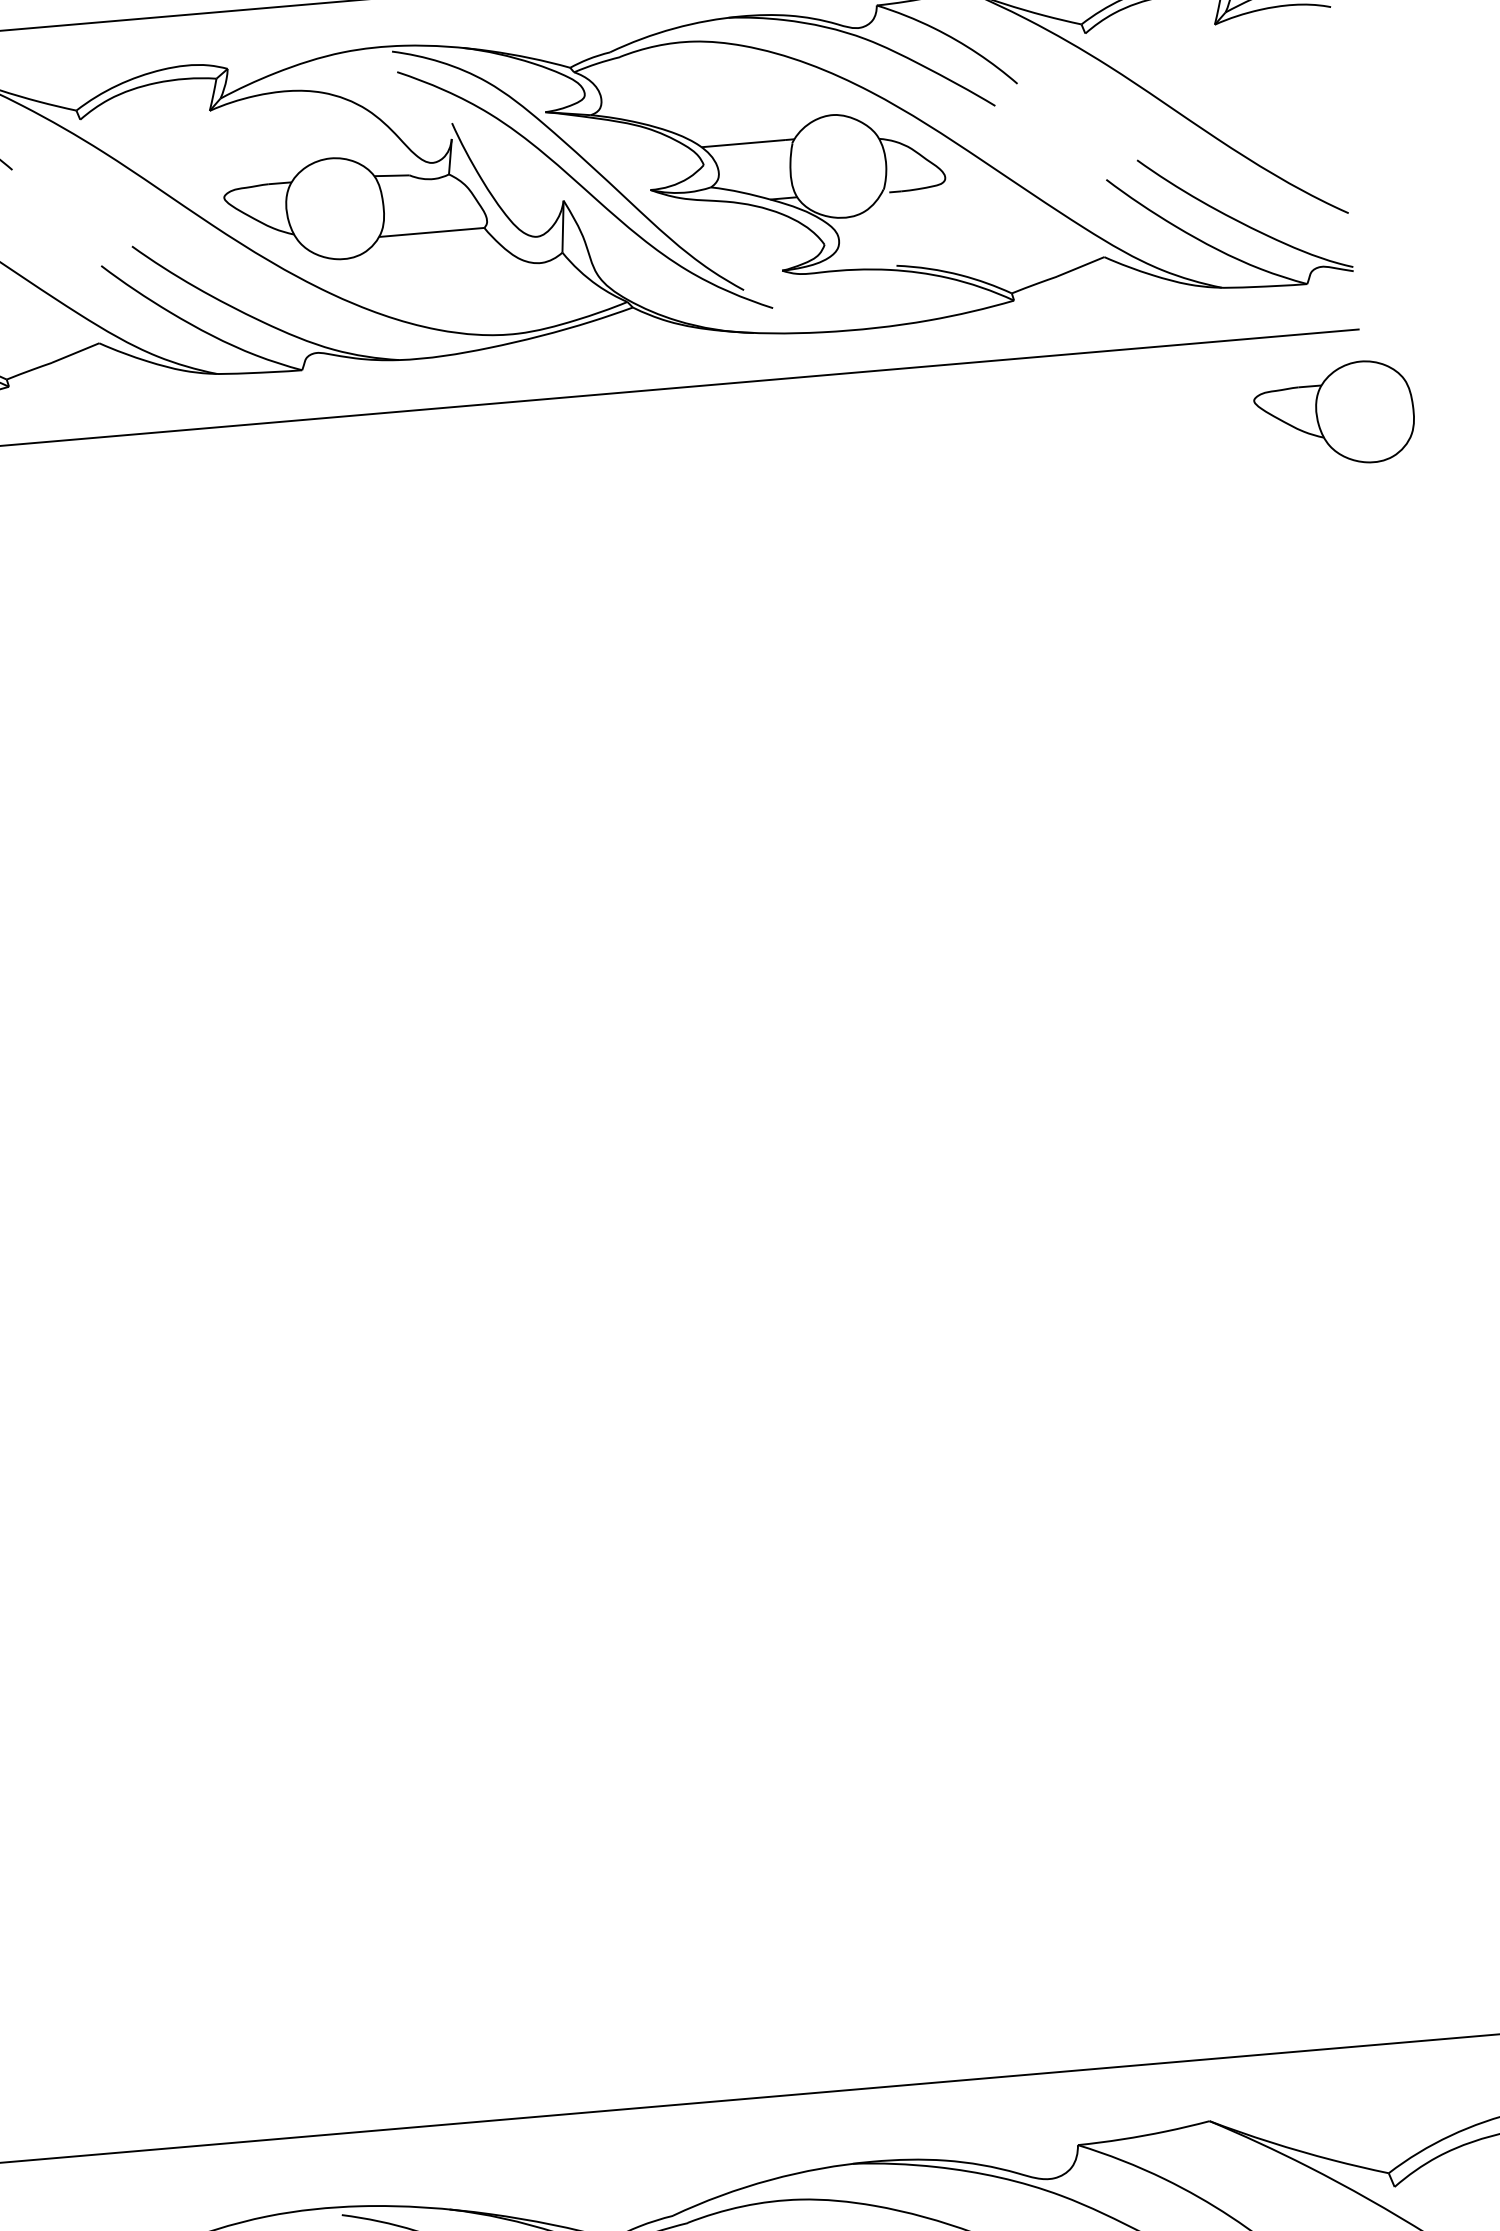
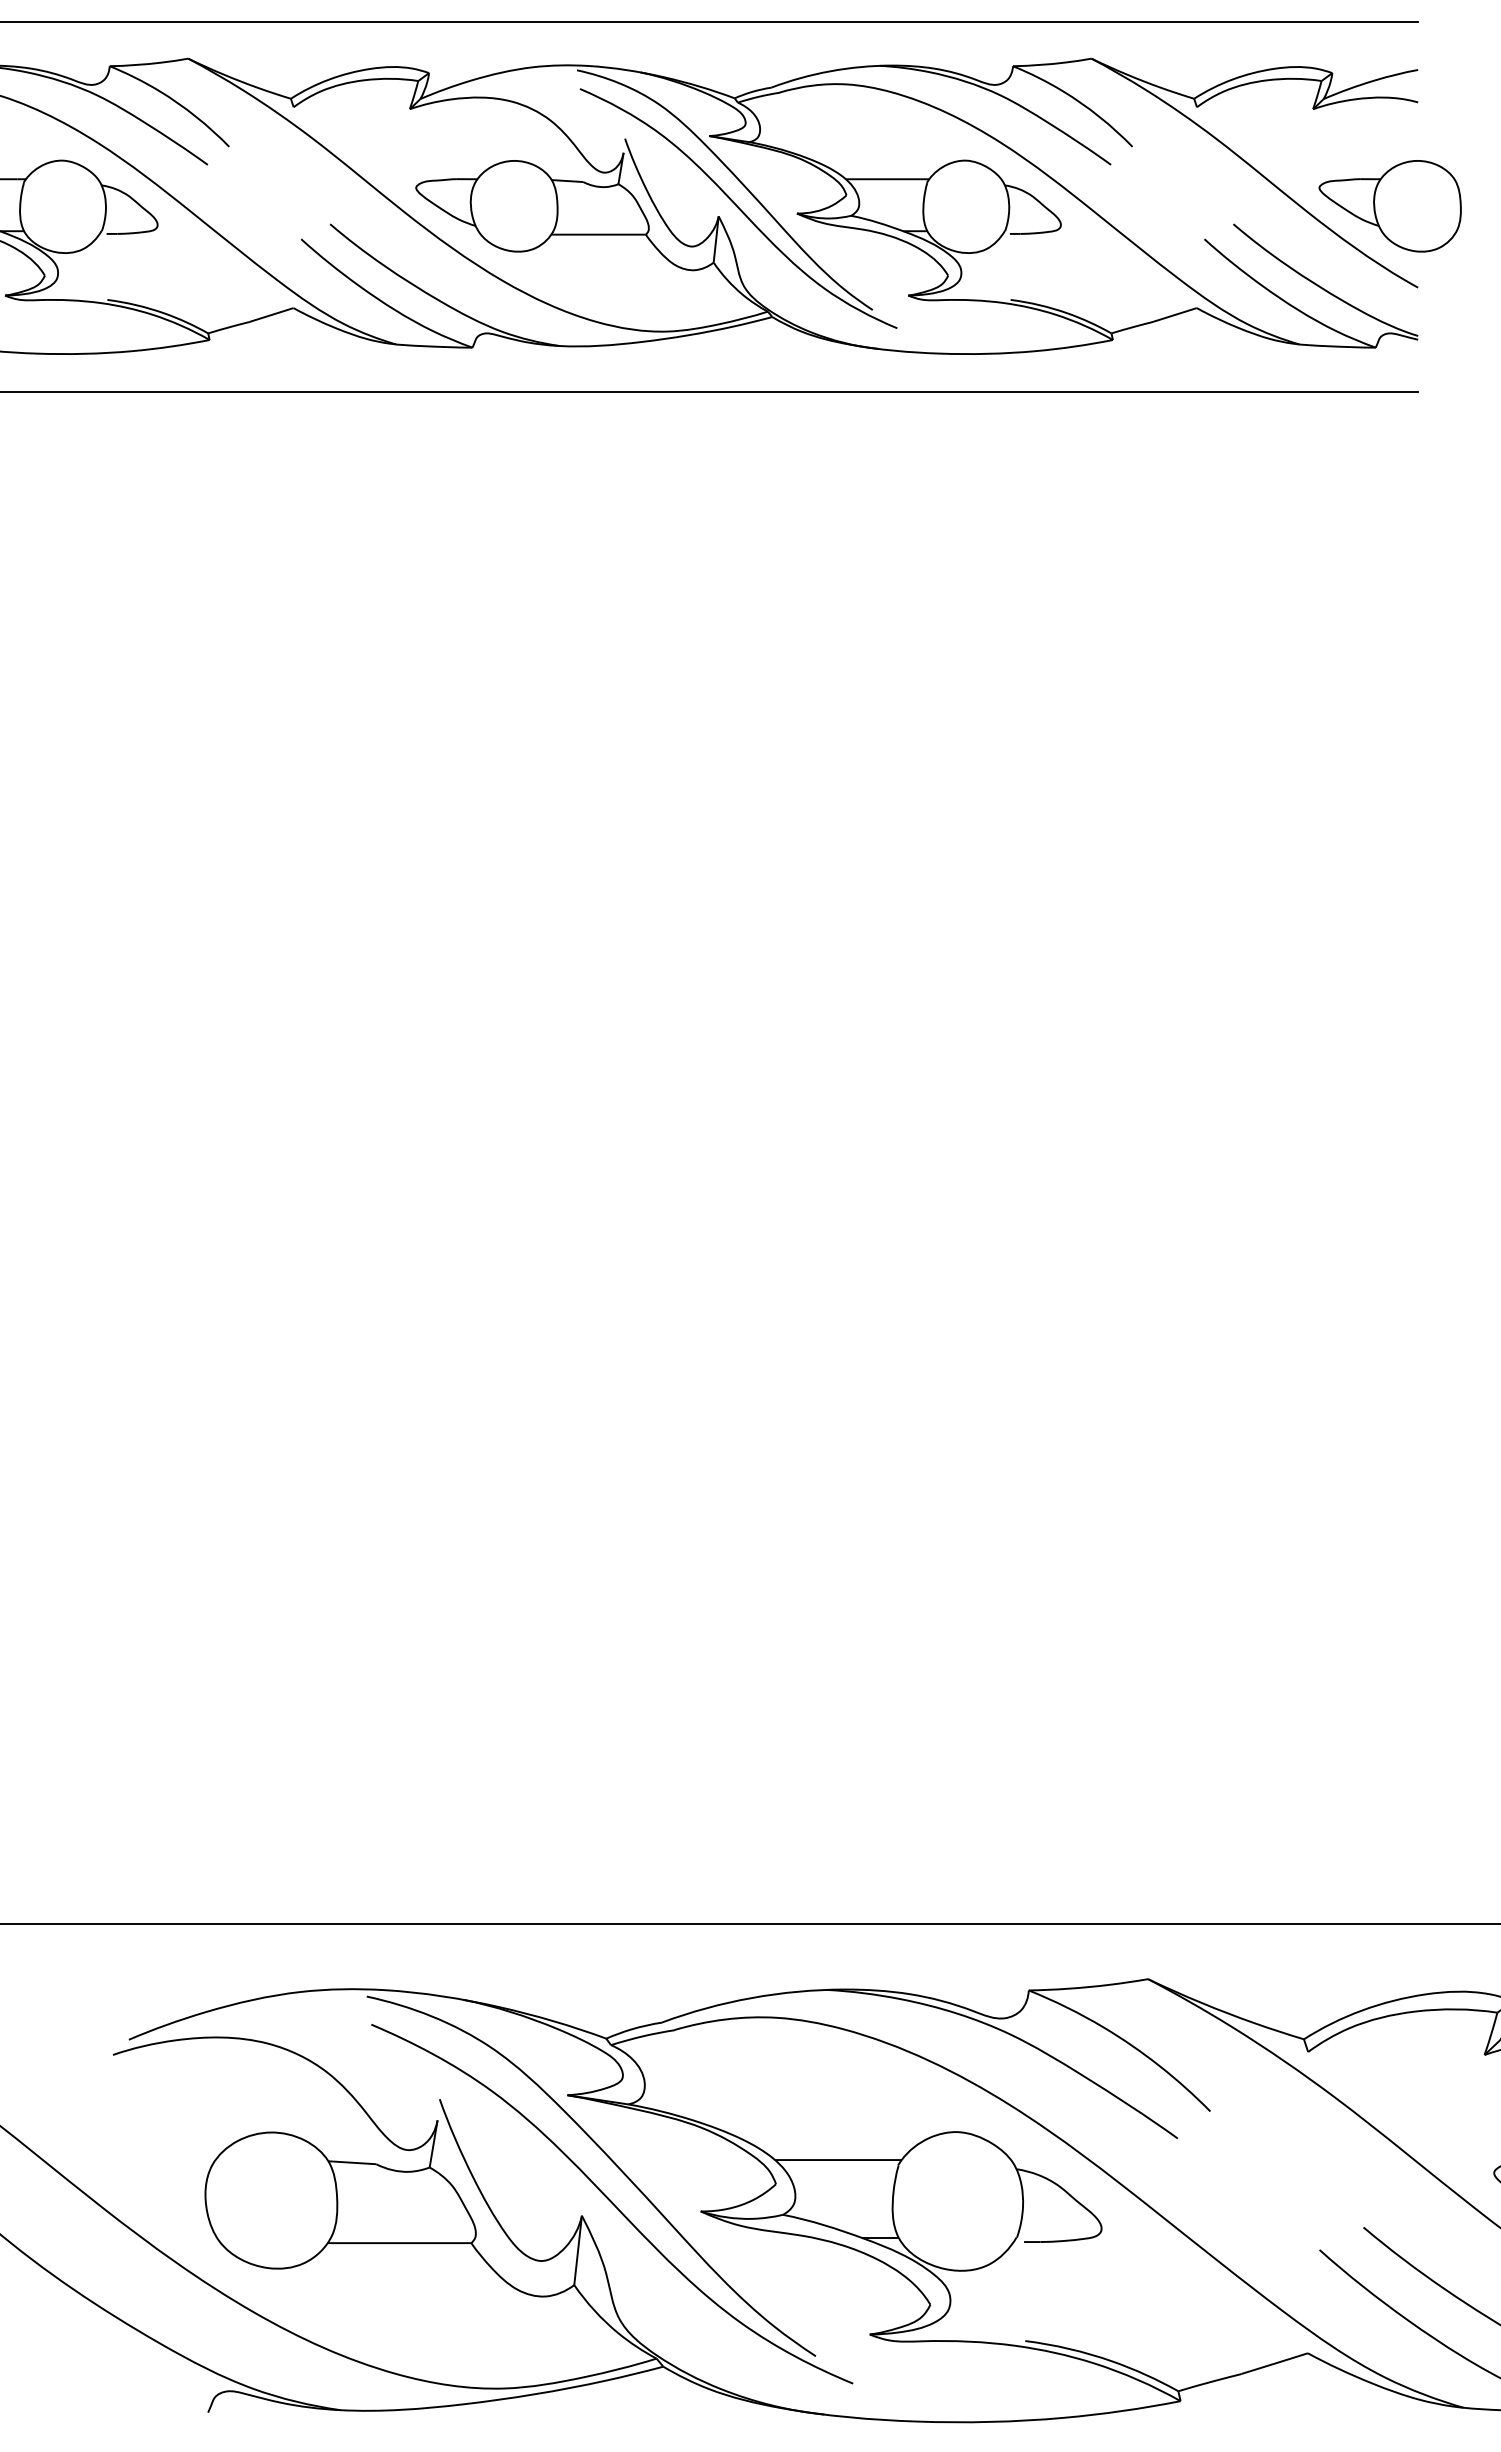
part: (1333, 414) -> (1389, 206), moved

